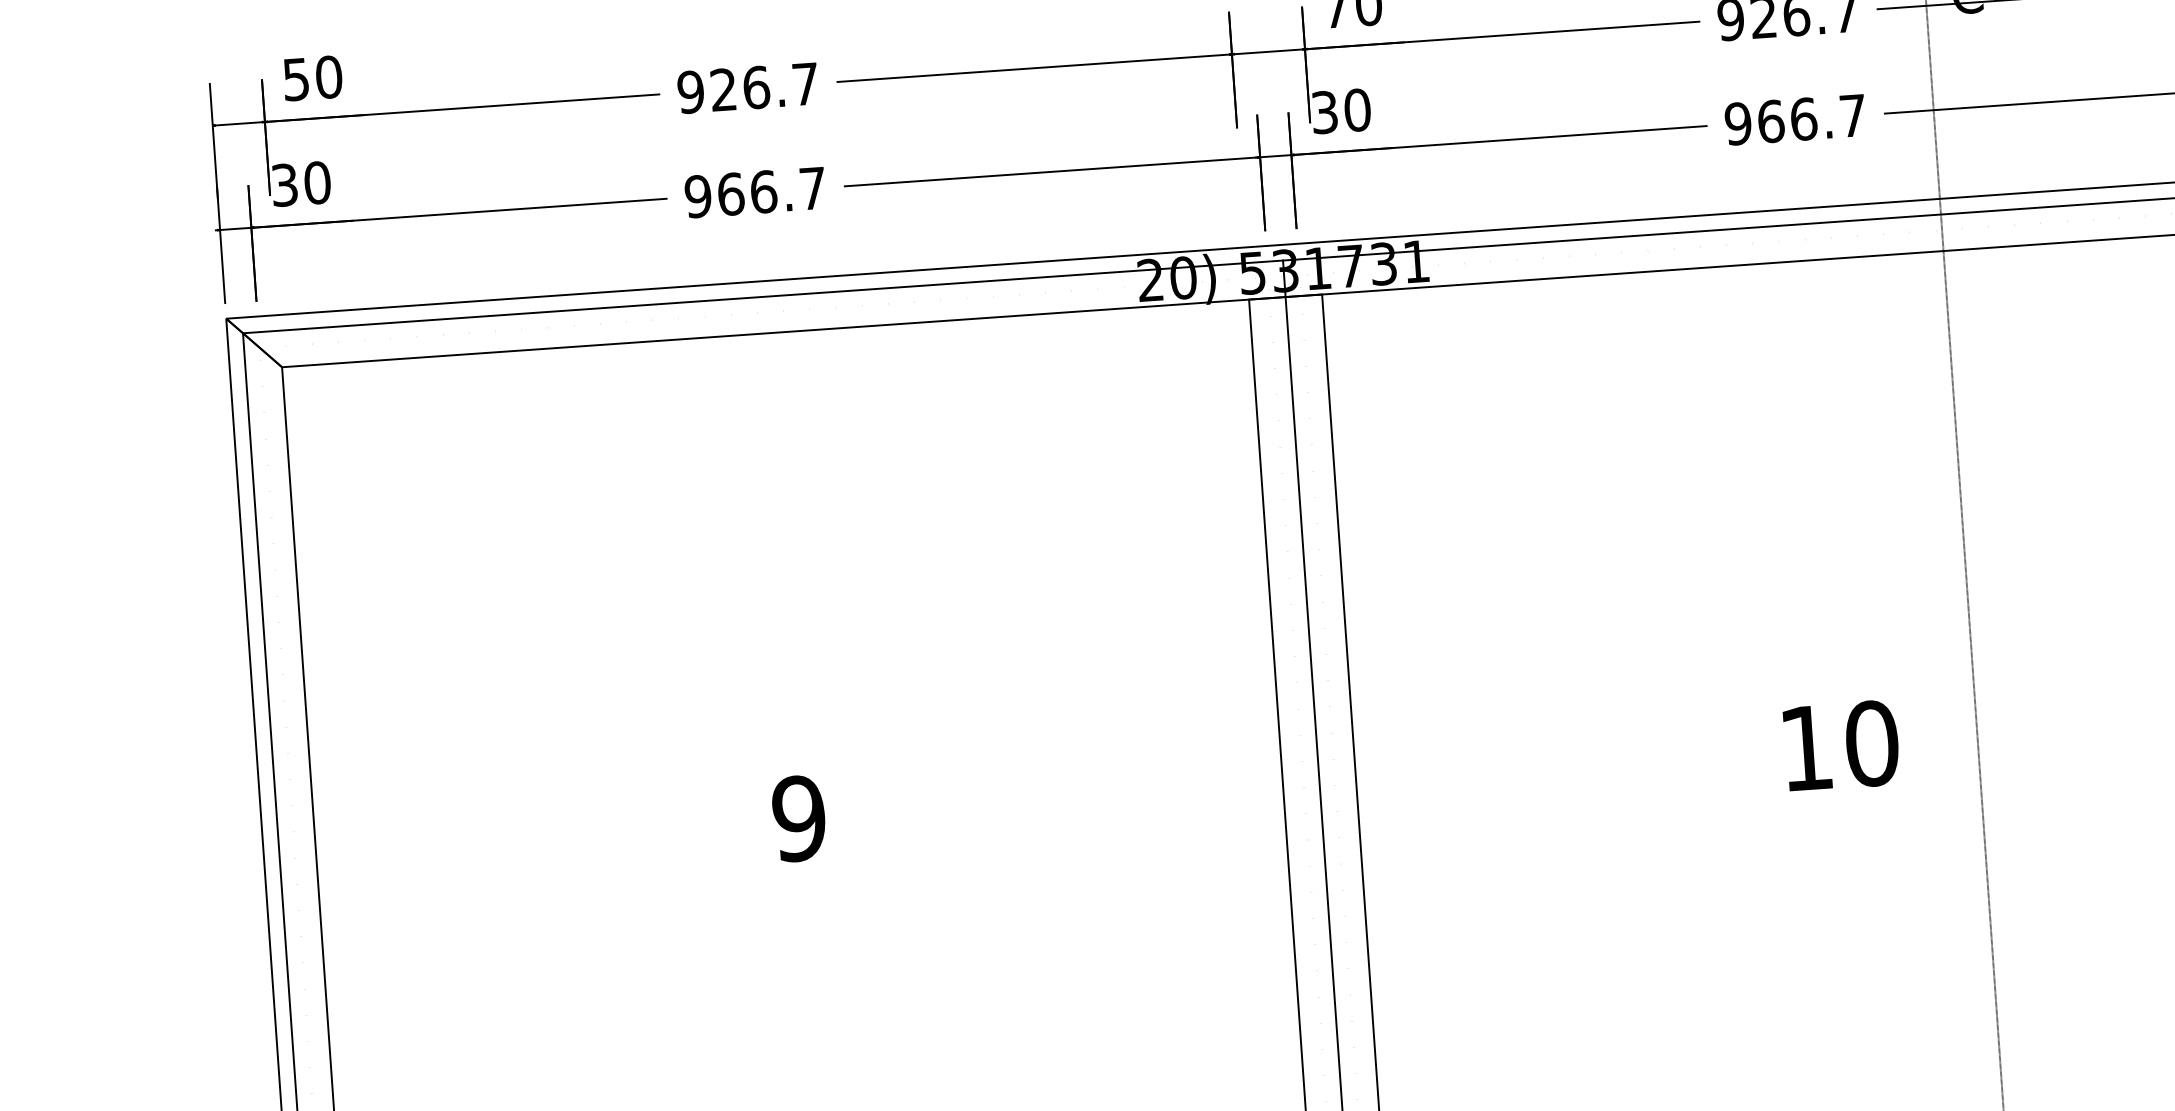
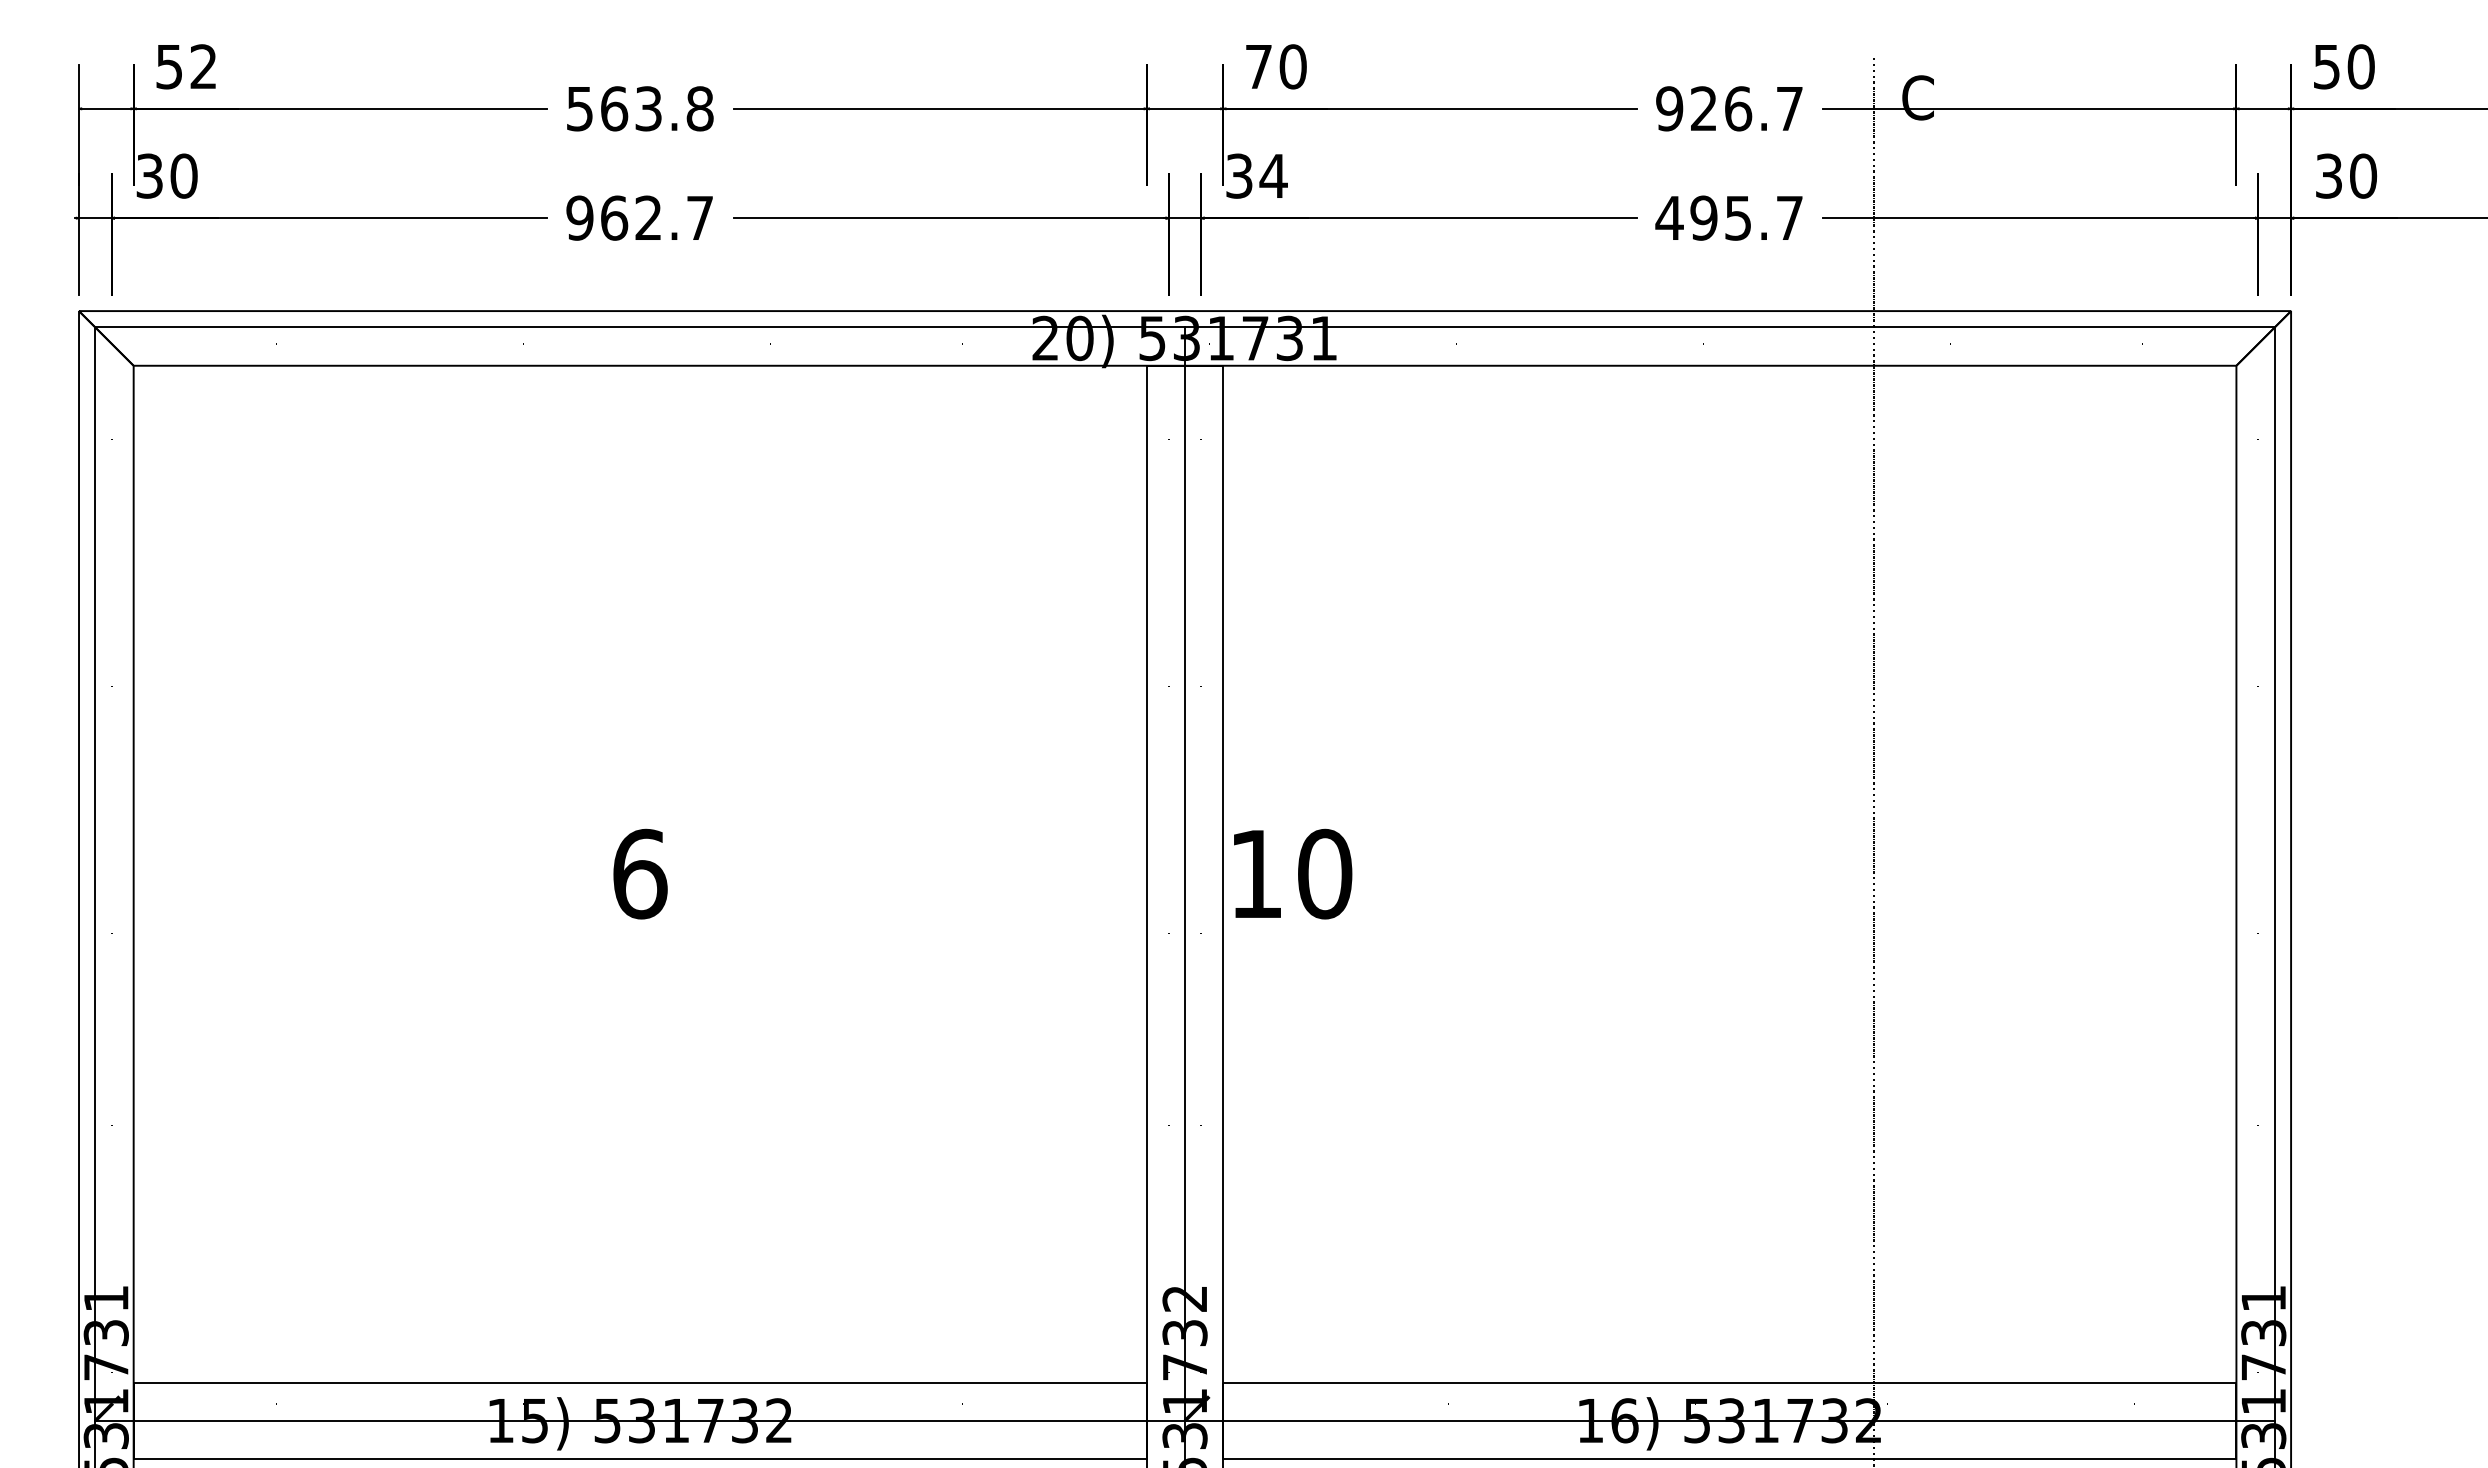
text: (328, 76) -> (203, 66), 50 -> 52
text: (747, 87) -> (639, 108), 926.7 -> 563.8
text: (1357, 109) -> (1273, 175), 30 -> 34
text: (1770, 120) -> (1703, 217), 966.7 -> 495.7
text: (763, 191) -> (648, 217), 966.7 -> 962.7
text: (1842, 745) -> (1293, 873), moved
text: (798, 818) -> (639, 873), 9 -> 6

